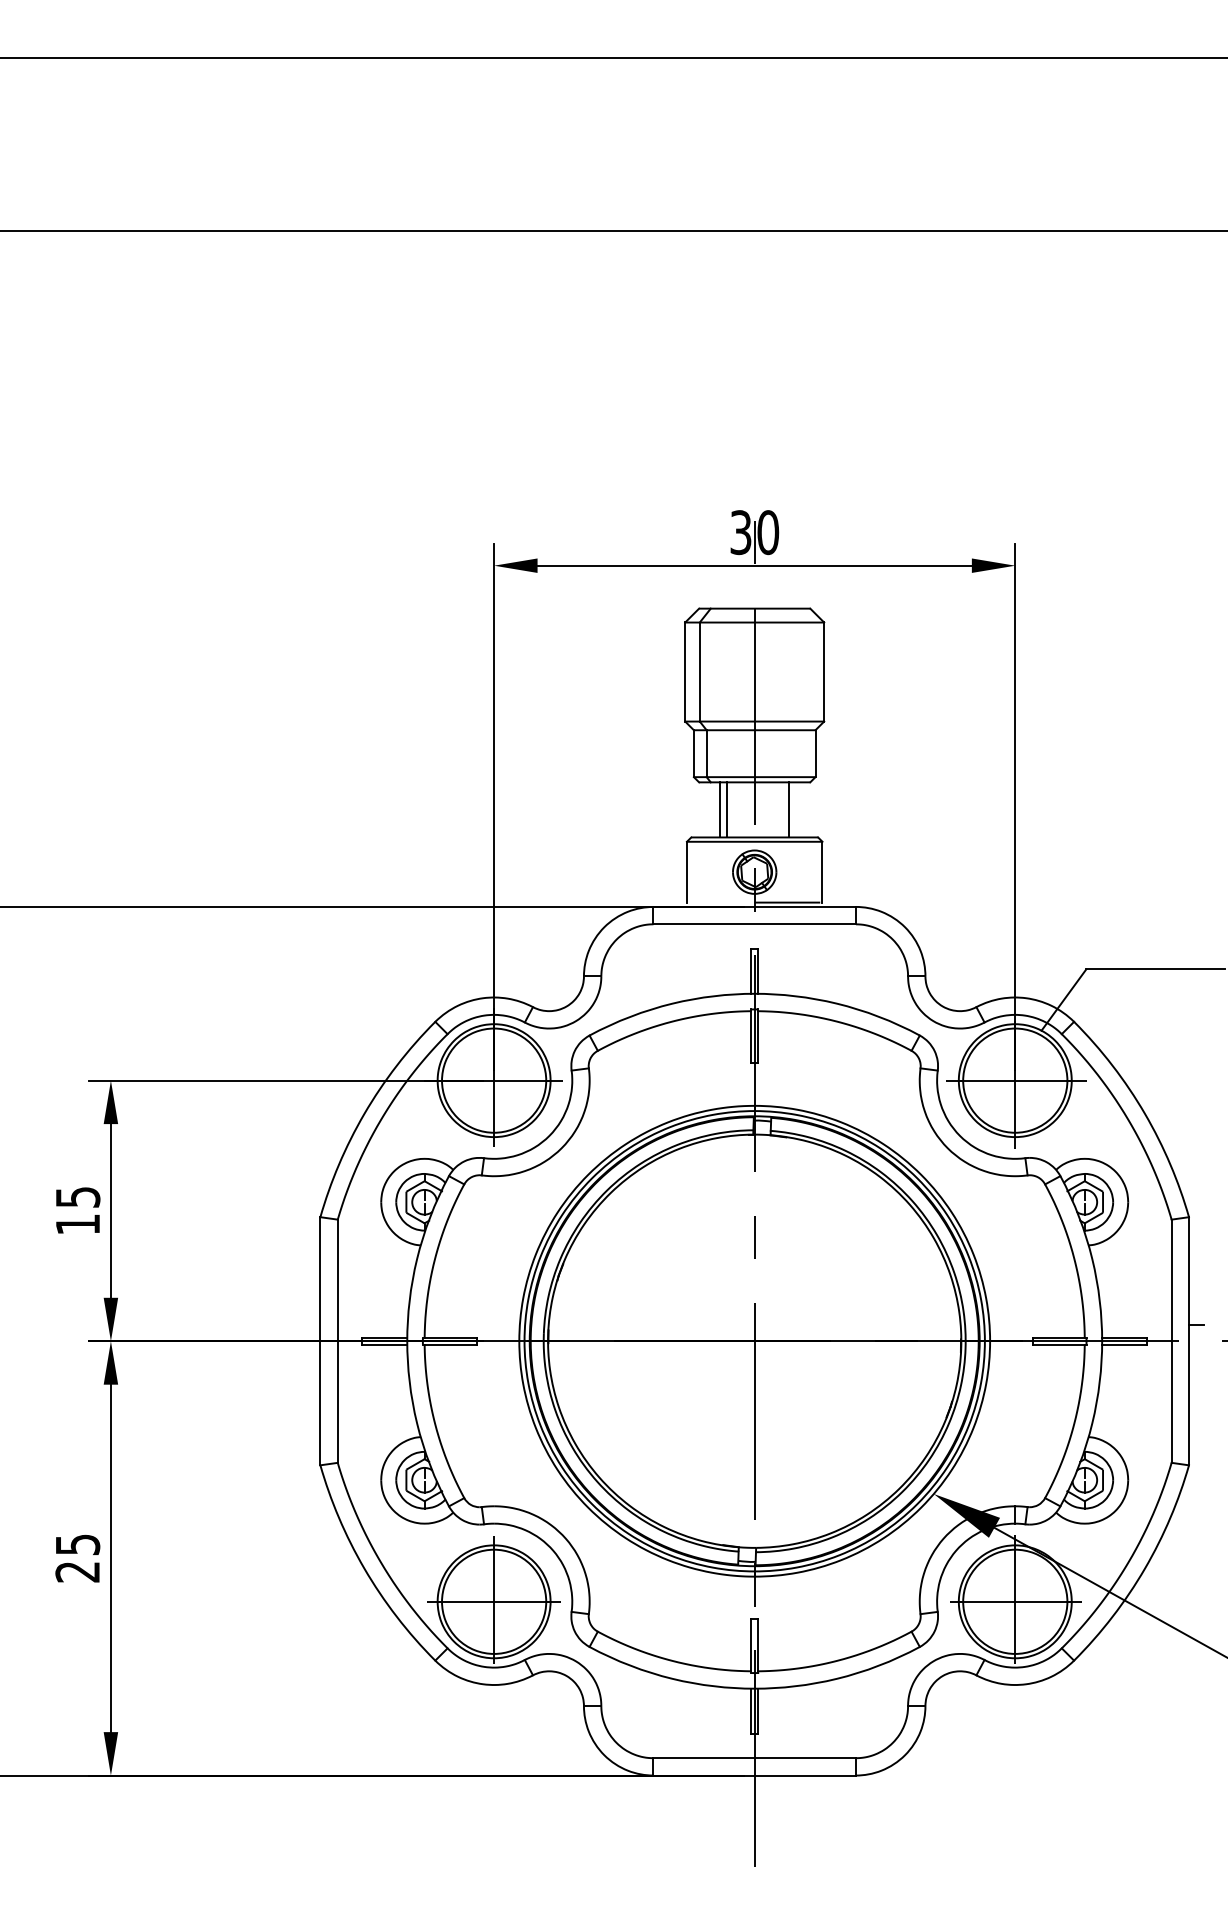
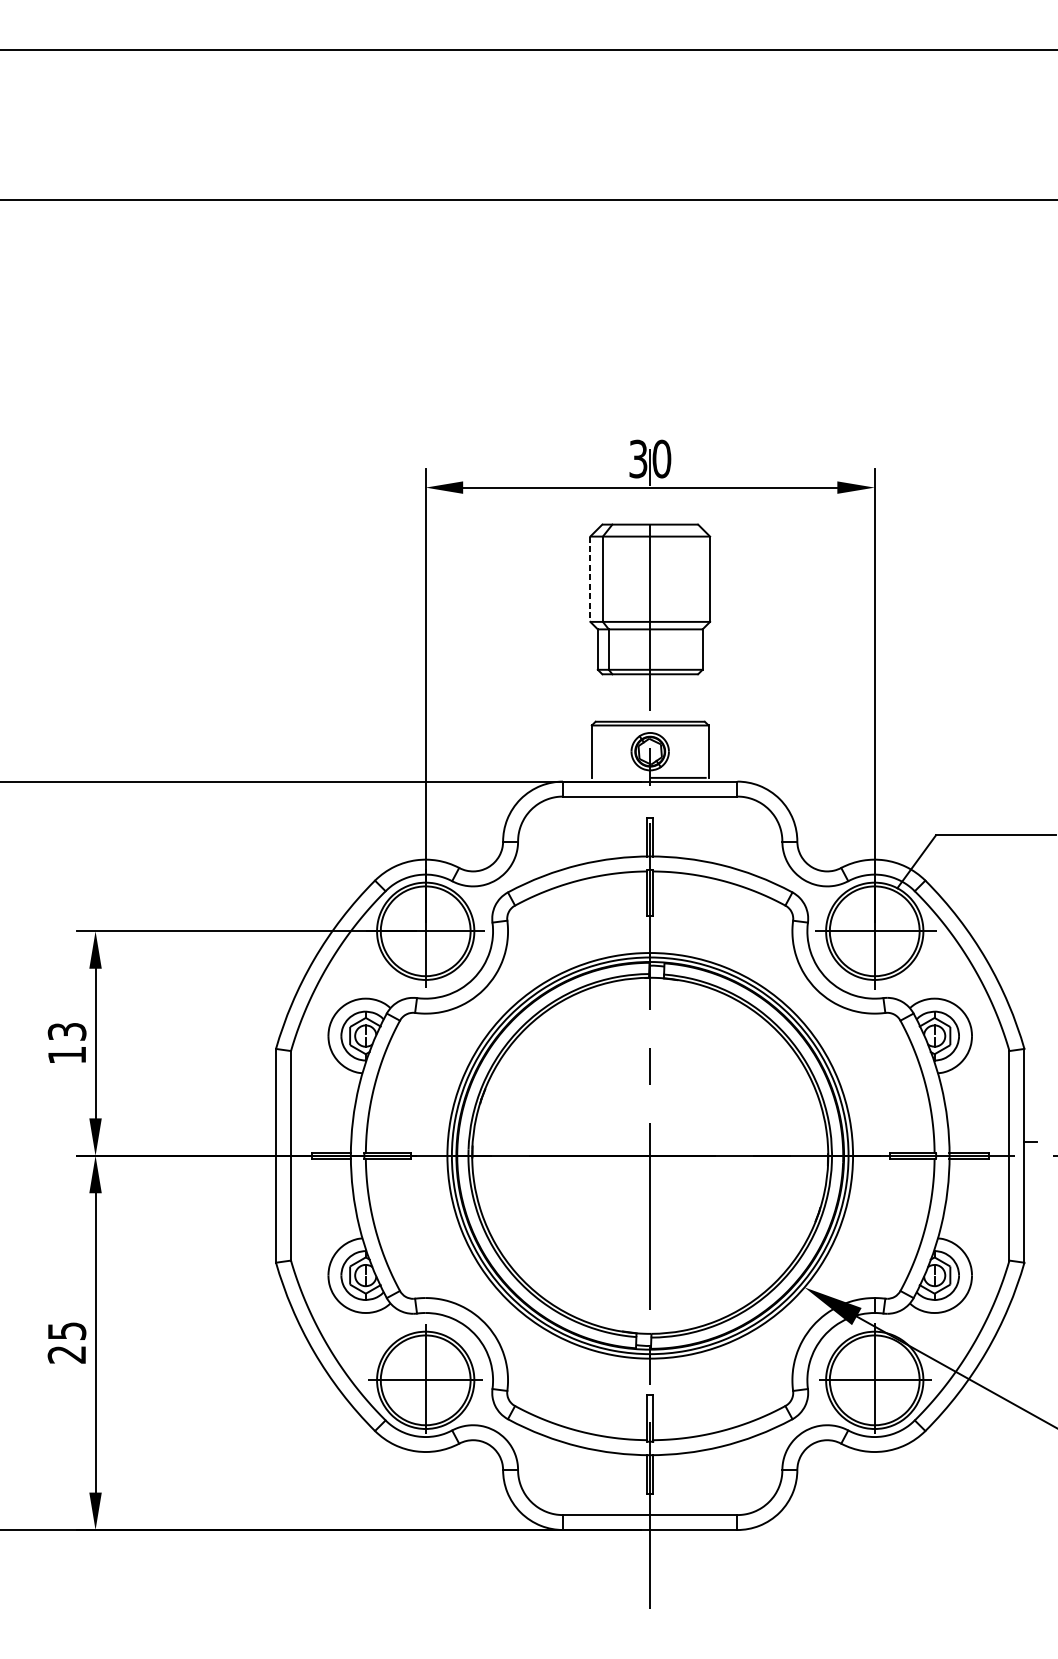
line: (685, 672) -> (590, 579), solid -> dashed
line: (719, 809) -> (619, 697), removed
line: (727, 809) -> (626, 697), removed
line: (789, 809) -> (680, 697), removed
text: (77, 1197) -> (66, 1031), 15 -> 13

